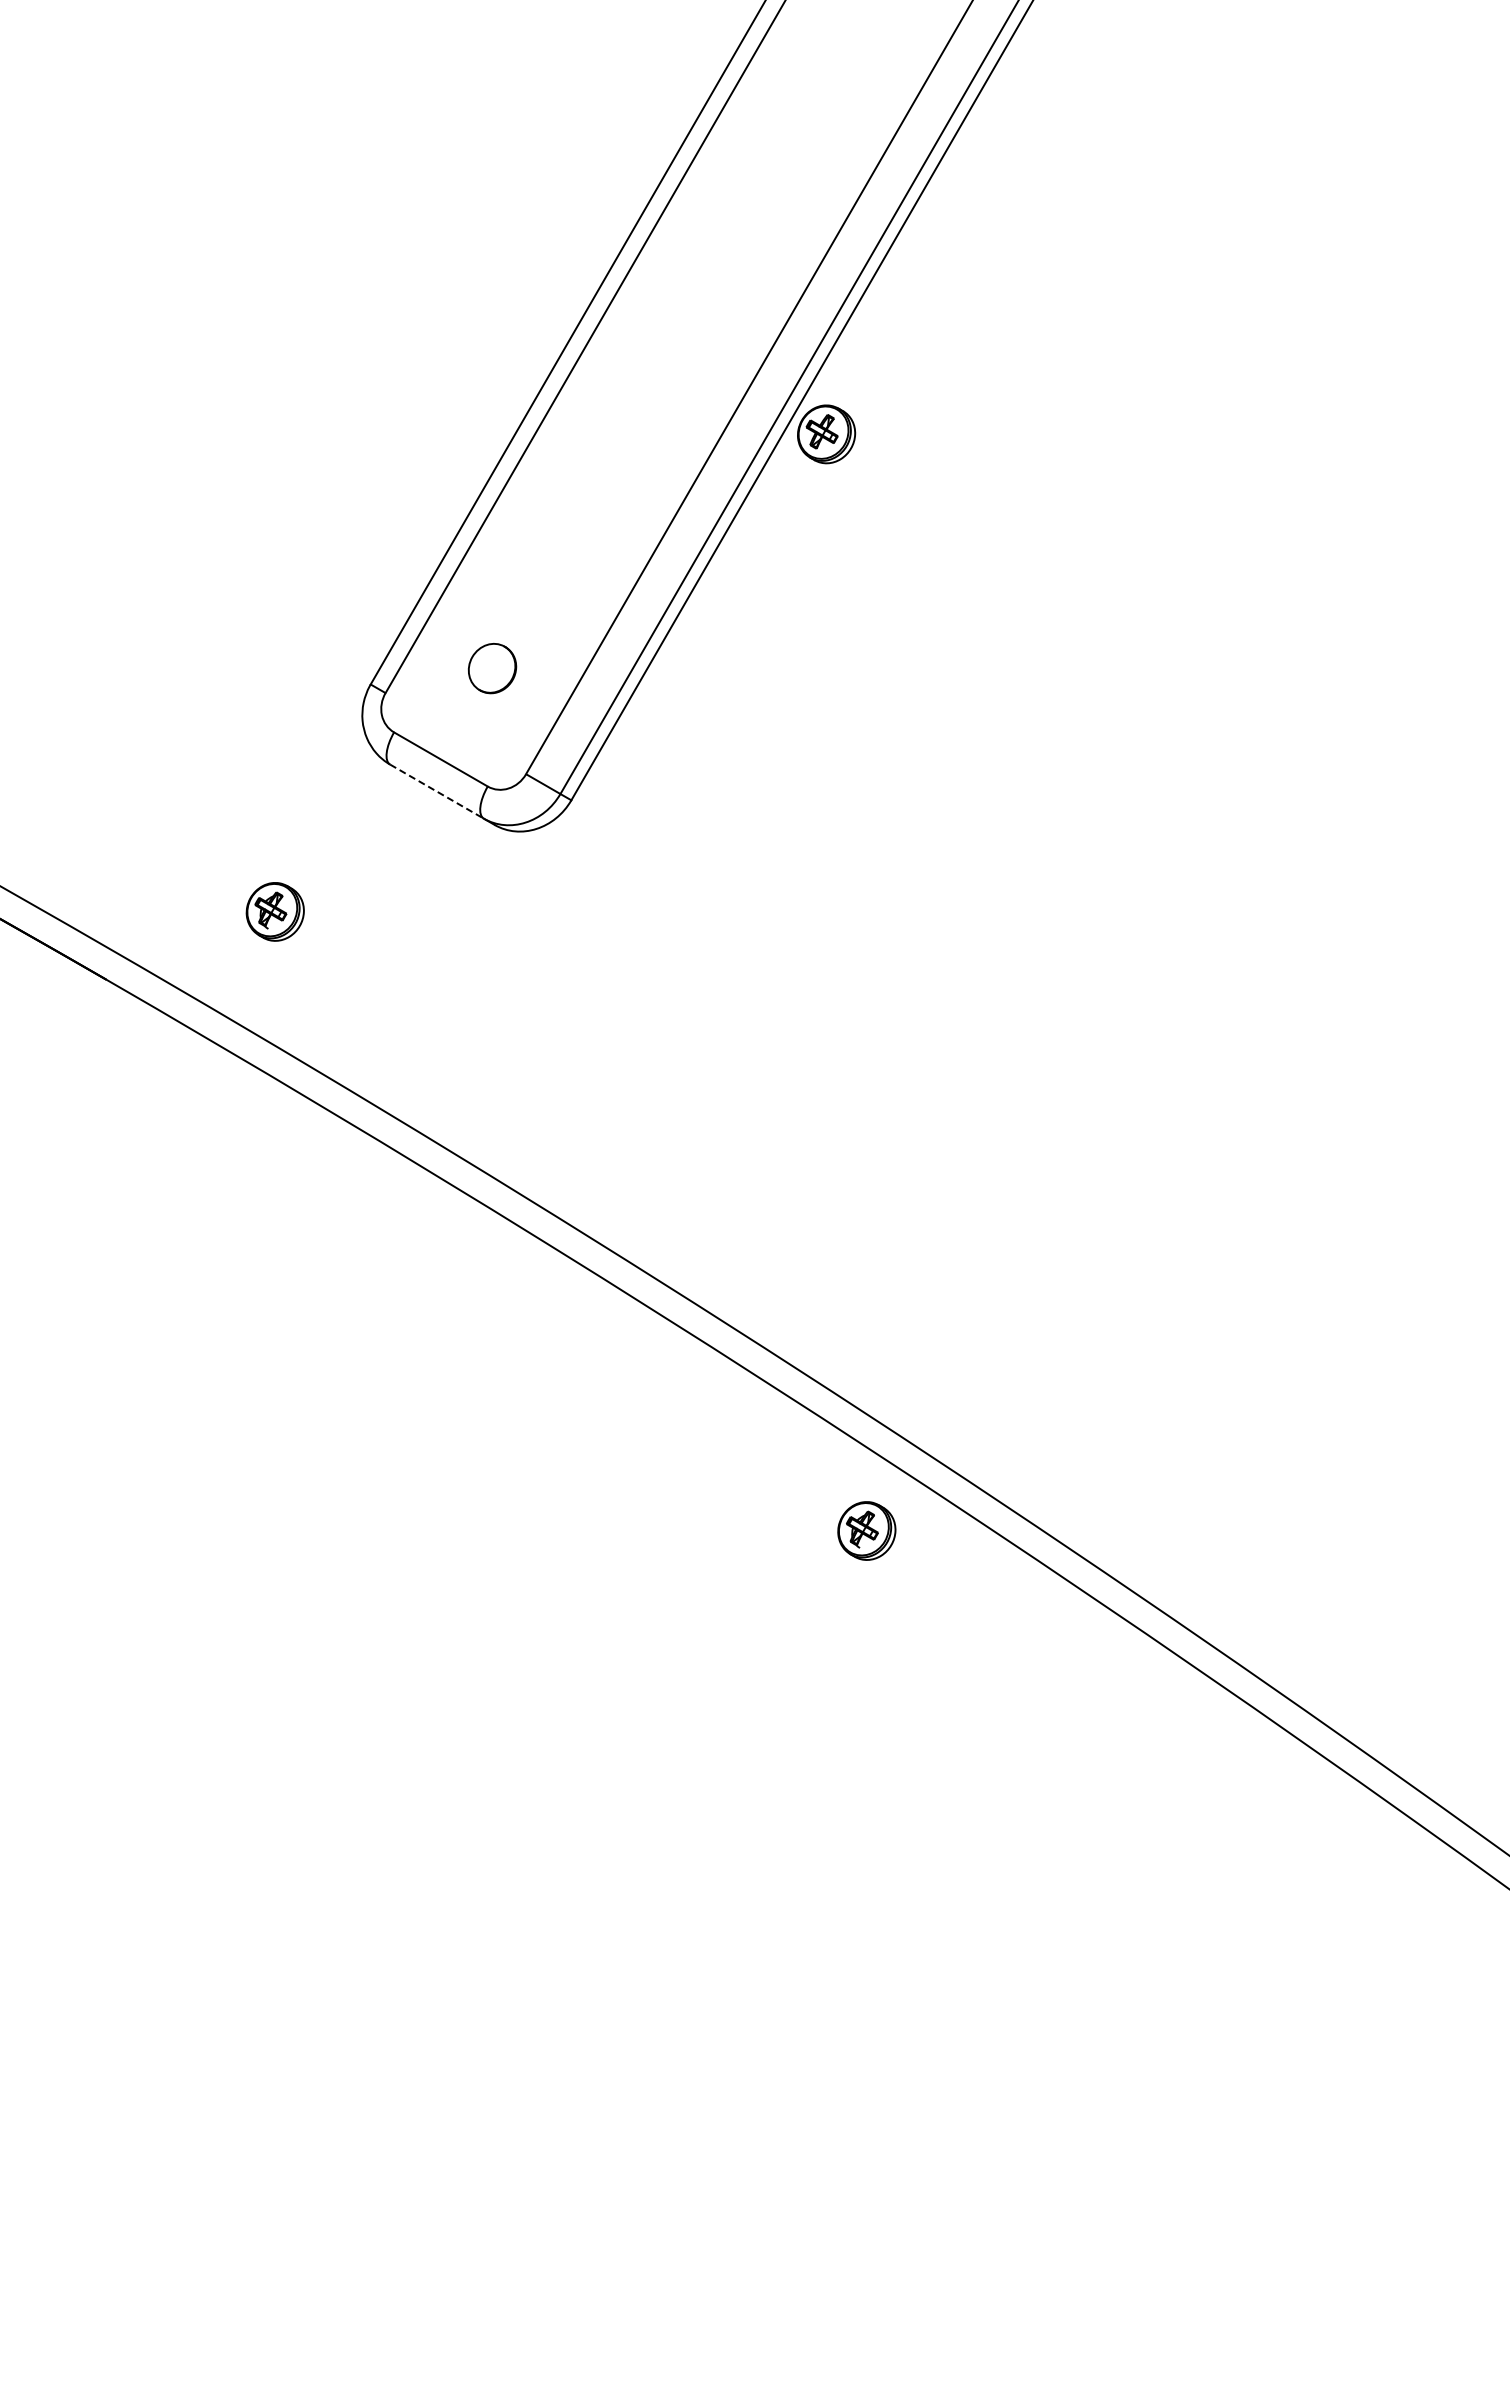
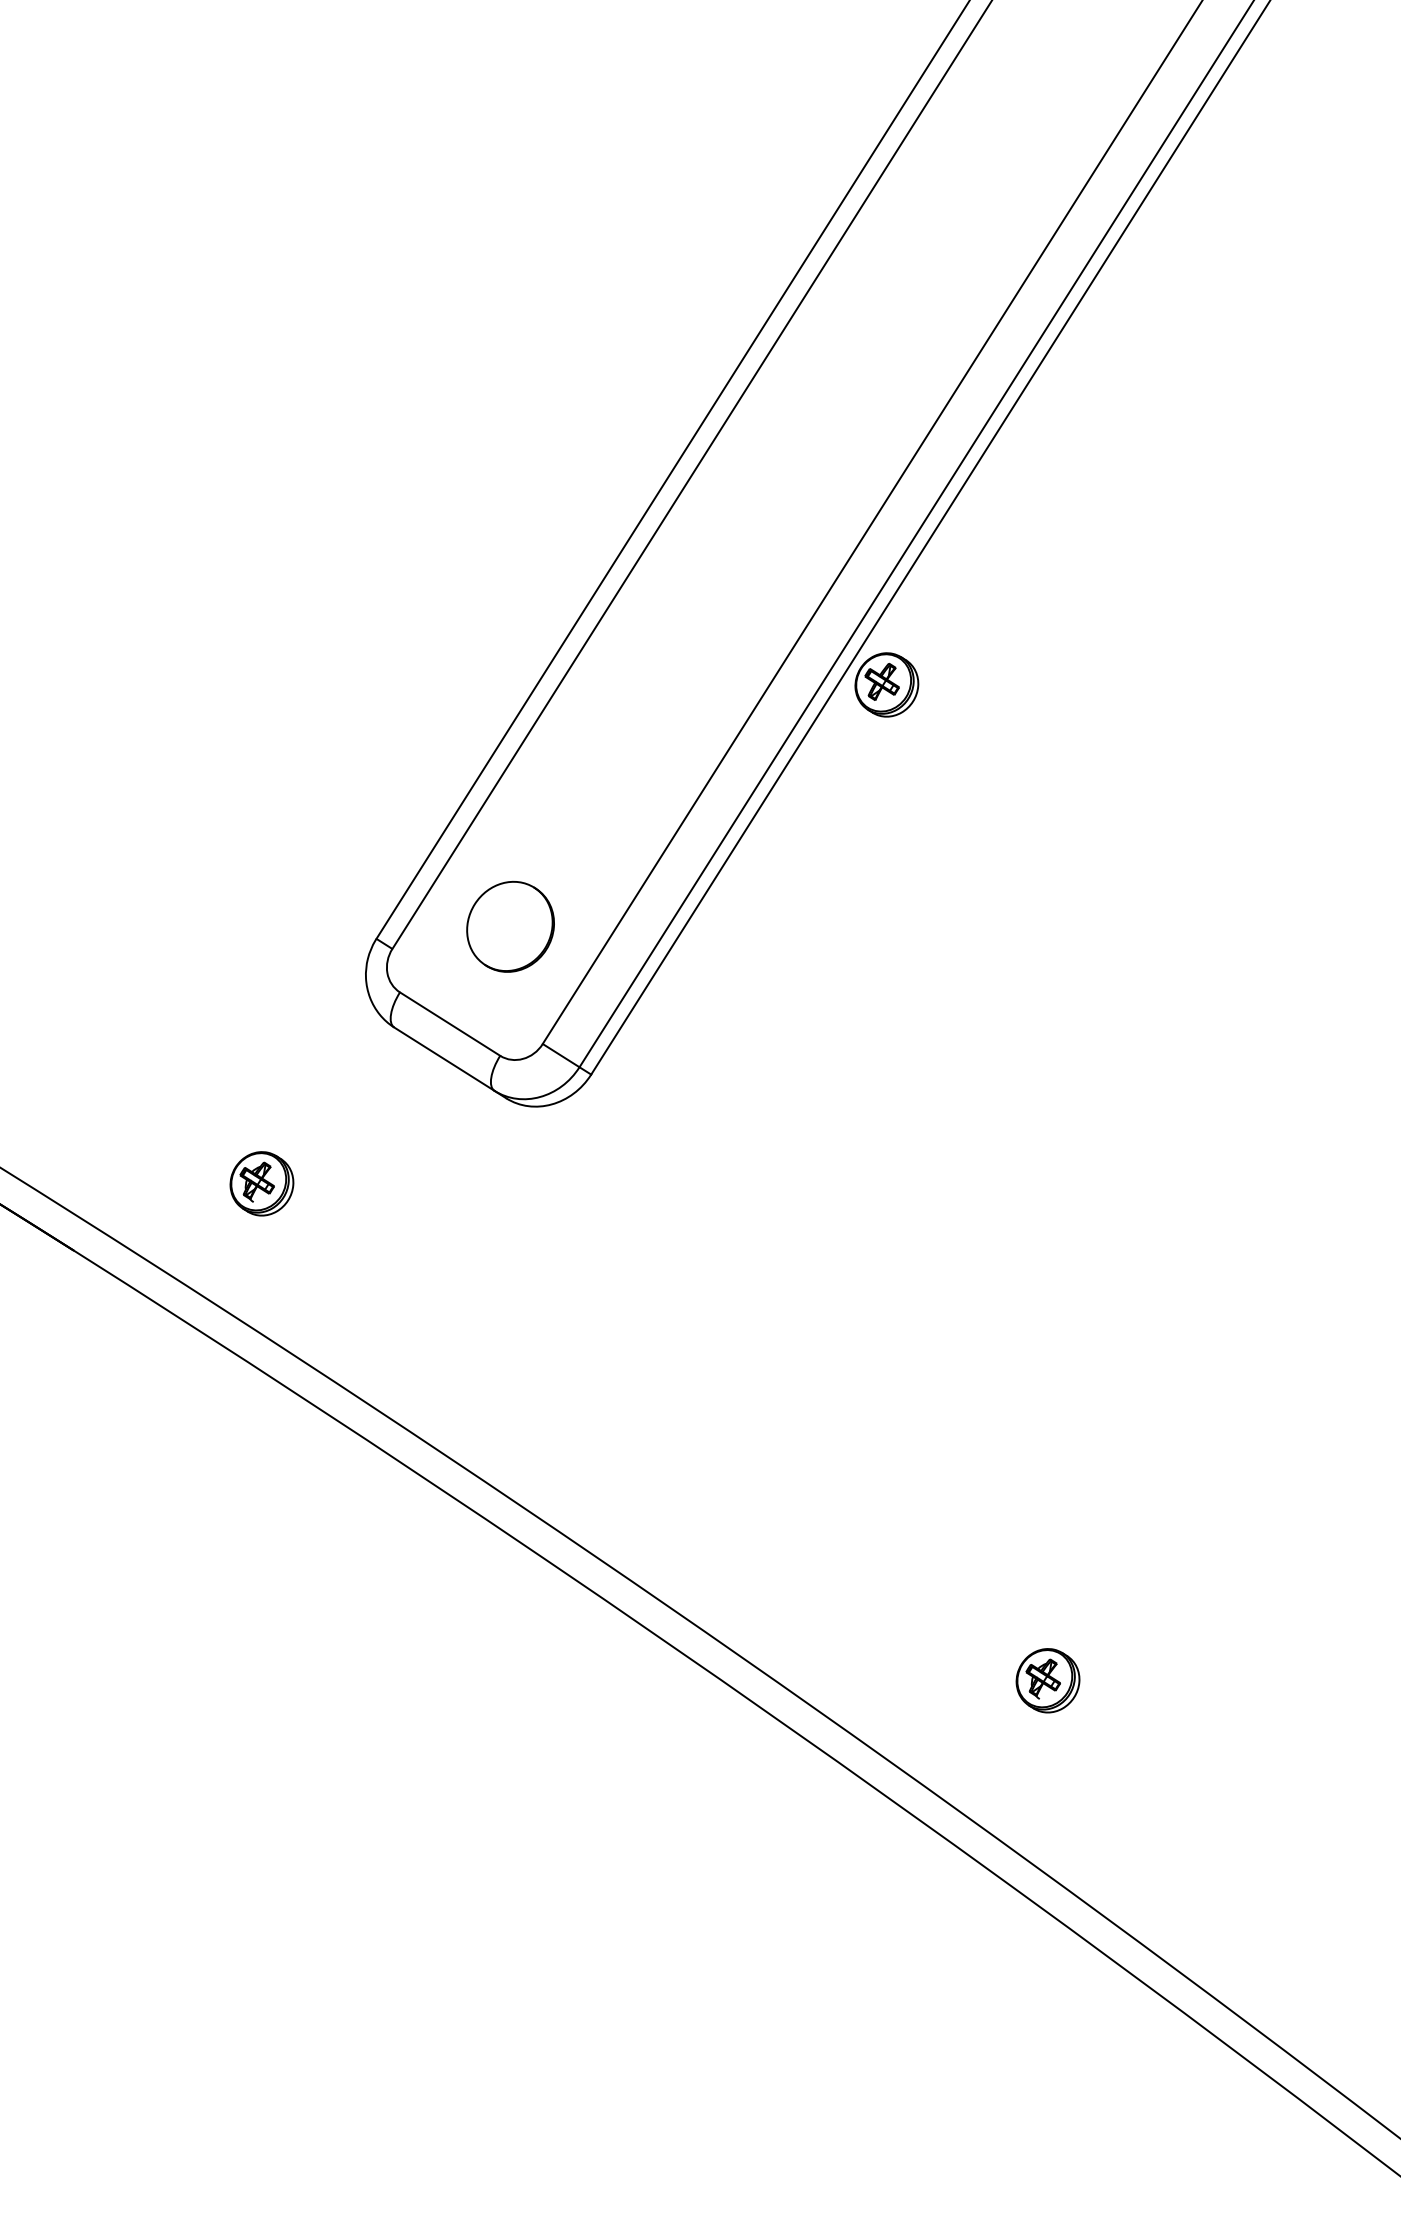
part: (492, 668) -> (510, 926), size x1.67
line: (437, 791) -> (444, 1059), dashed -> solid
part: (866, 1530) -> (1047, 1680), moved

